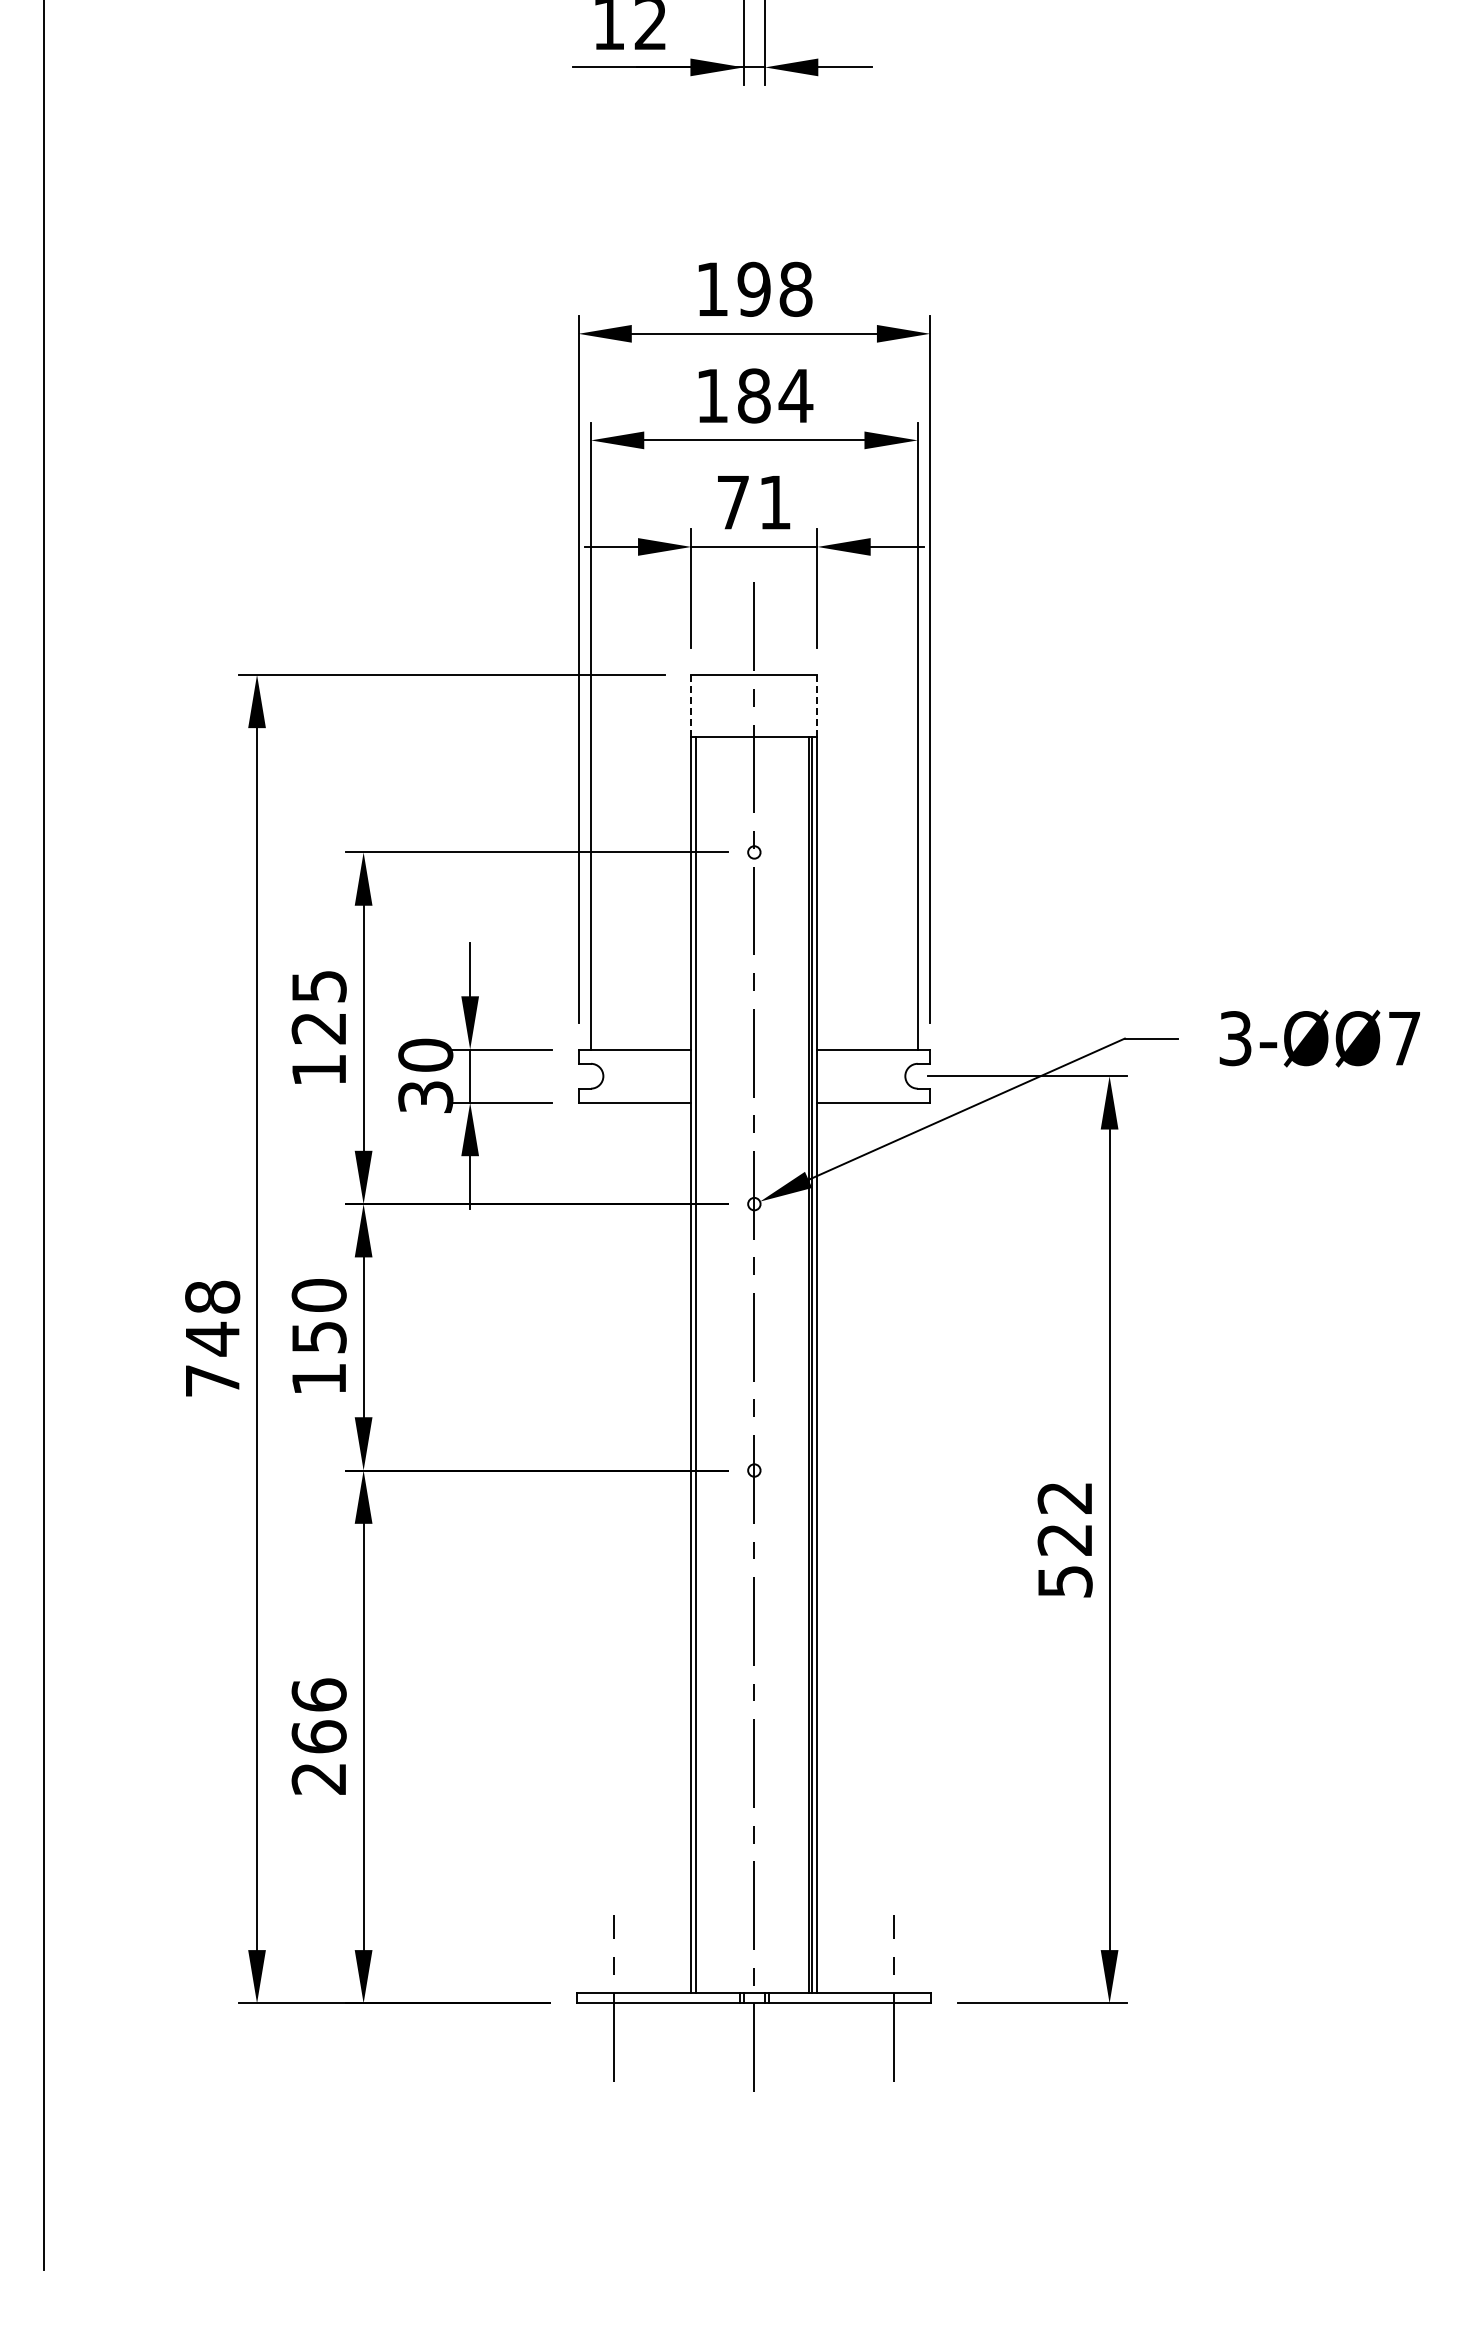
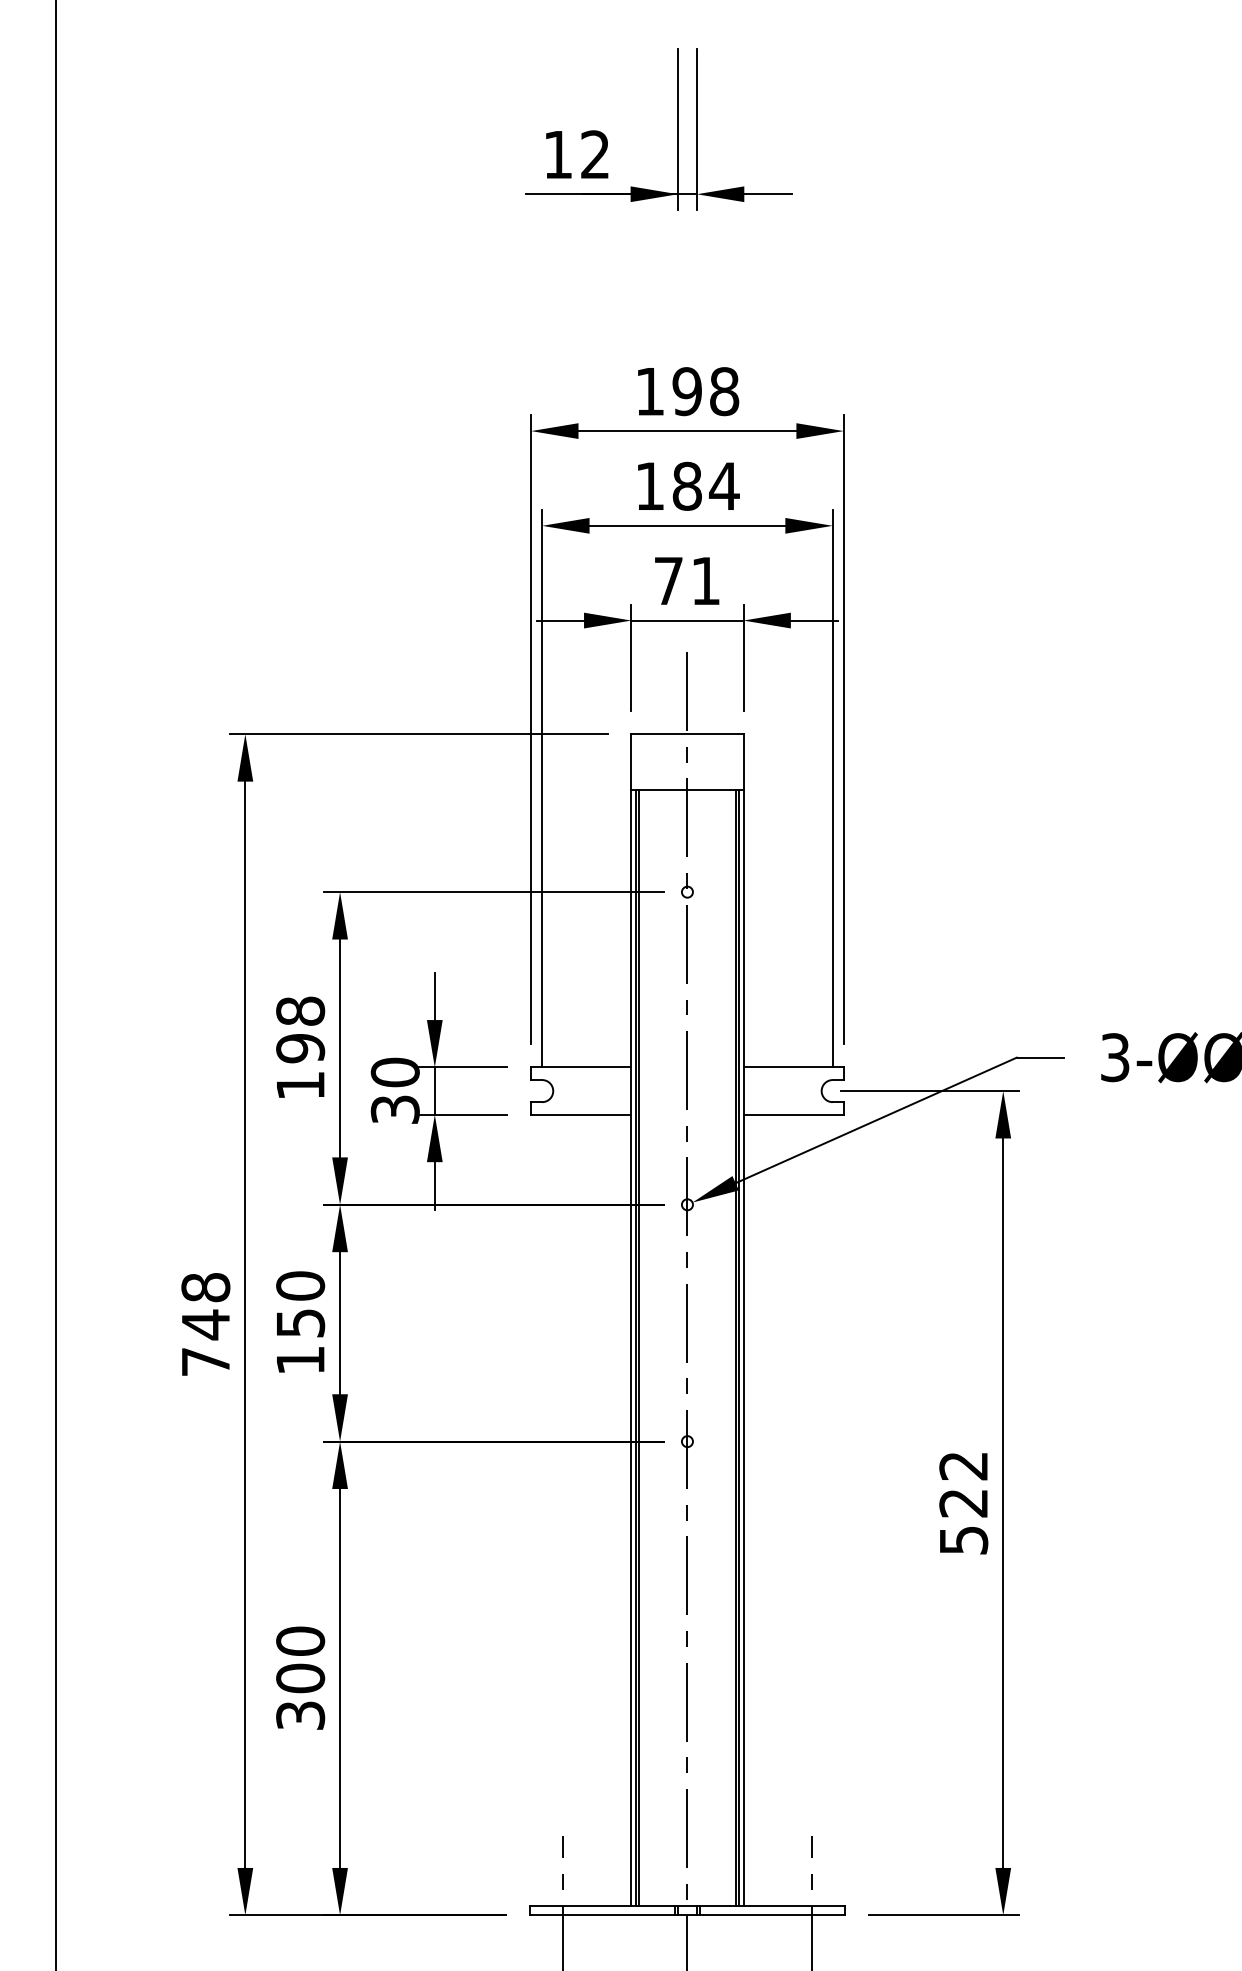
line: (817, 705) -> (743, 761), dashed -> solid
line: (691, 706) -> (631, 762), dashed -> solid
text: (318, 1007) -> (299, 1029), 125 -> 198
line: (700, 1364) -> (639, 1347), added
text: (318, 1736) -> (299, 1678), 266 -> 300

